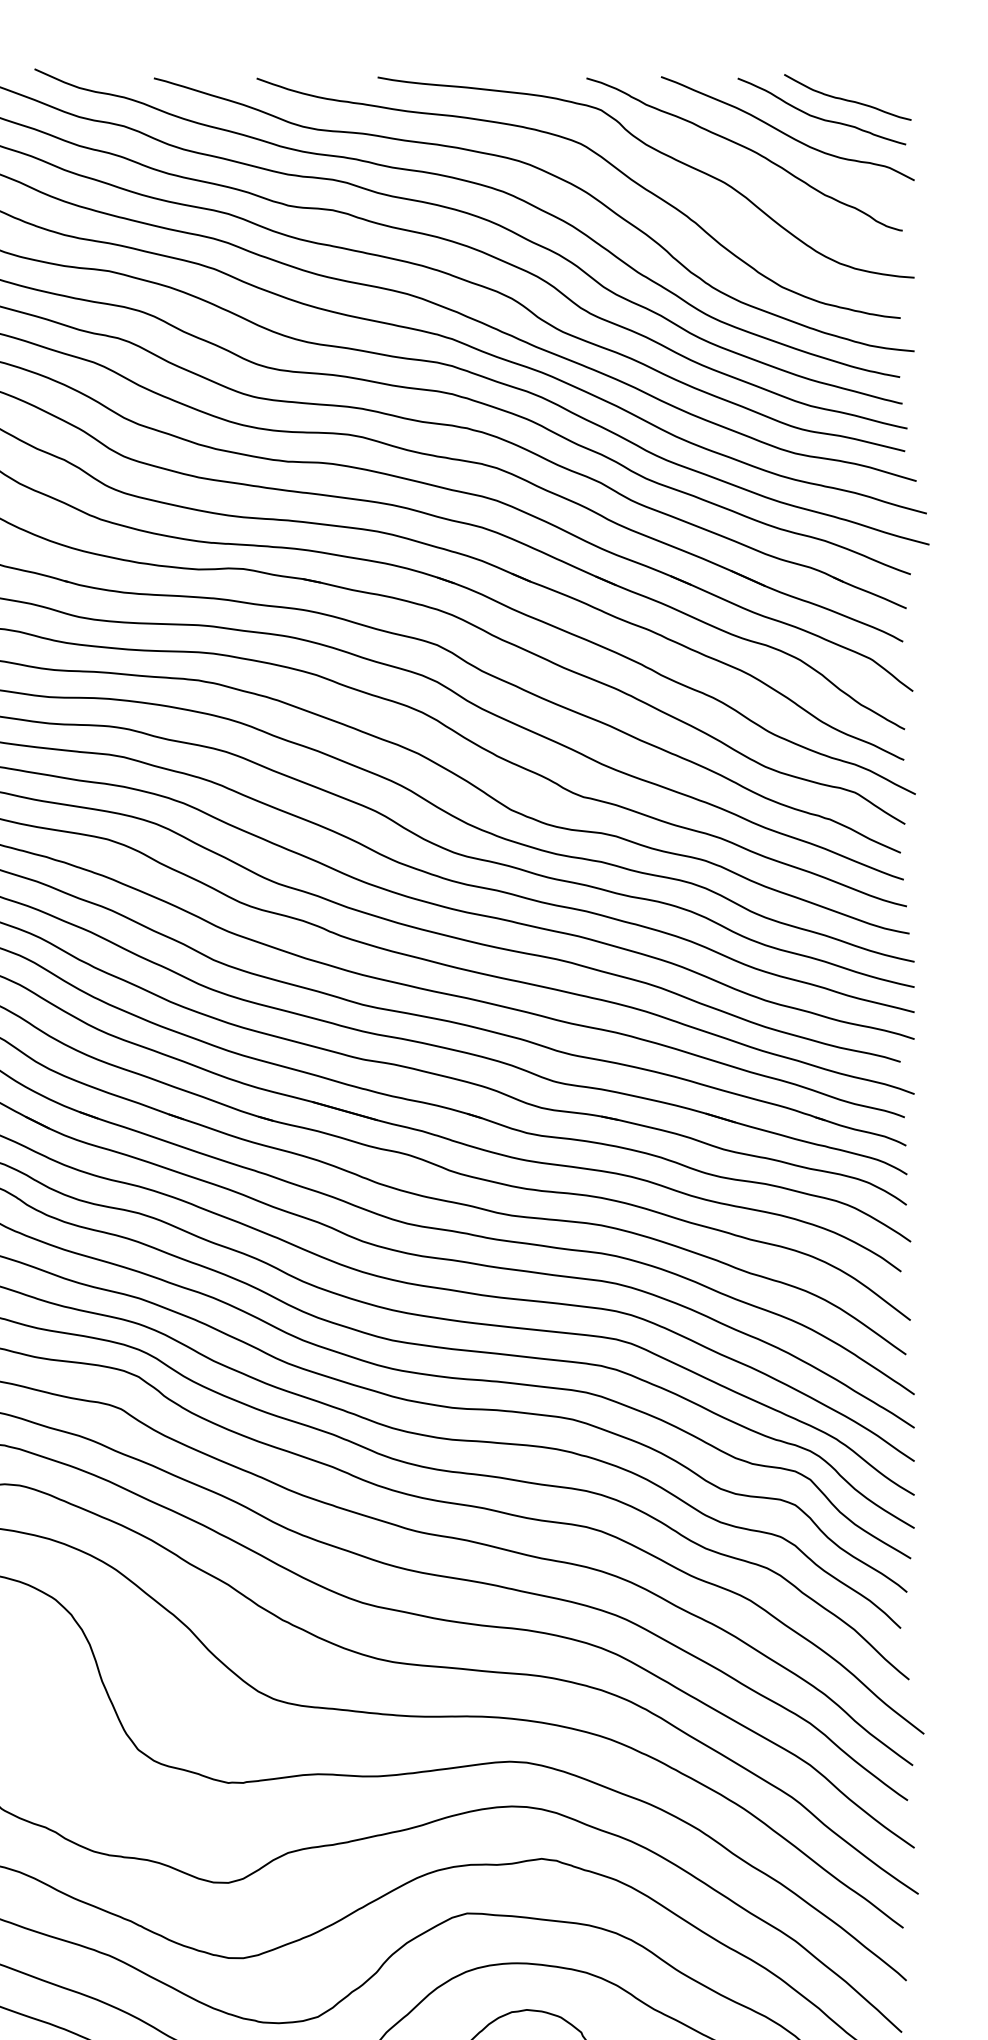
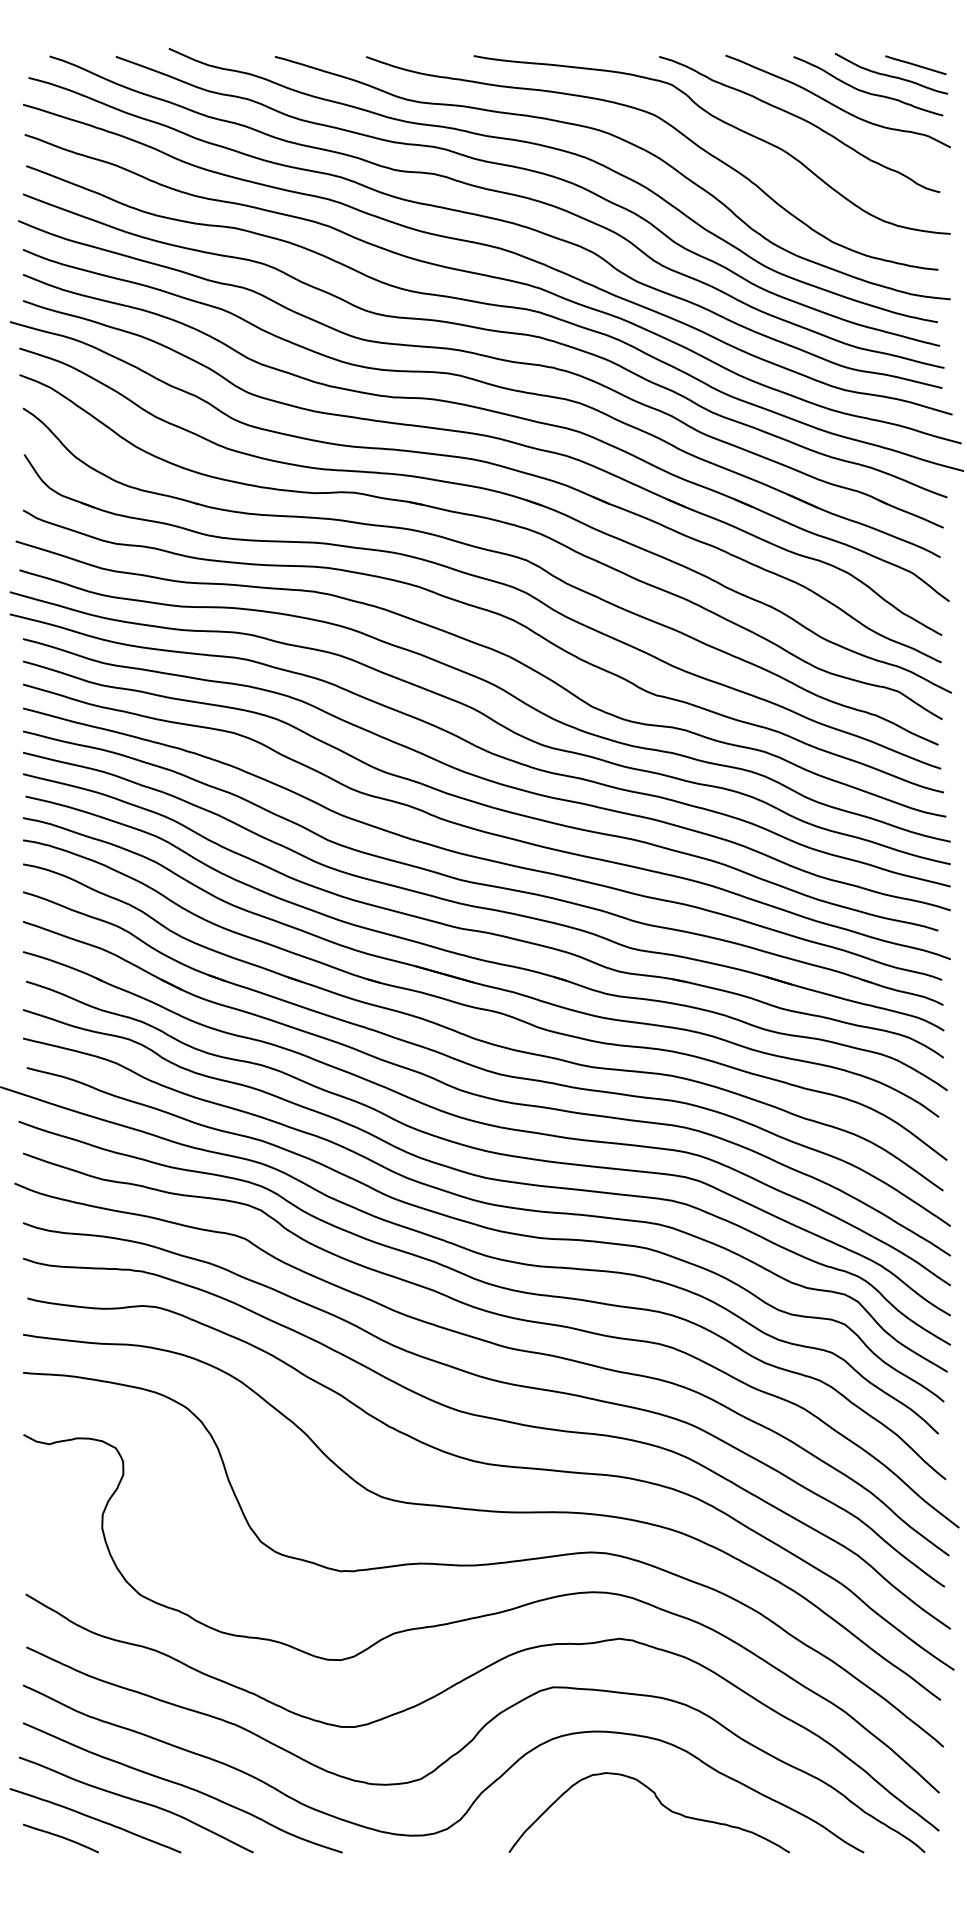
line: (874, 88) -> (915, 65), added

